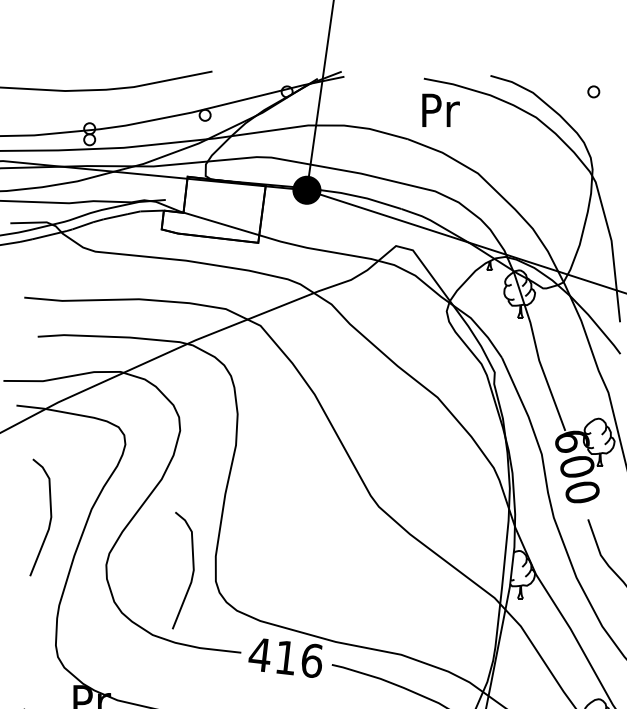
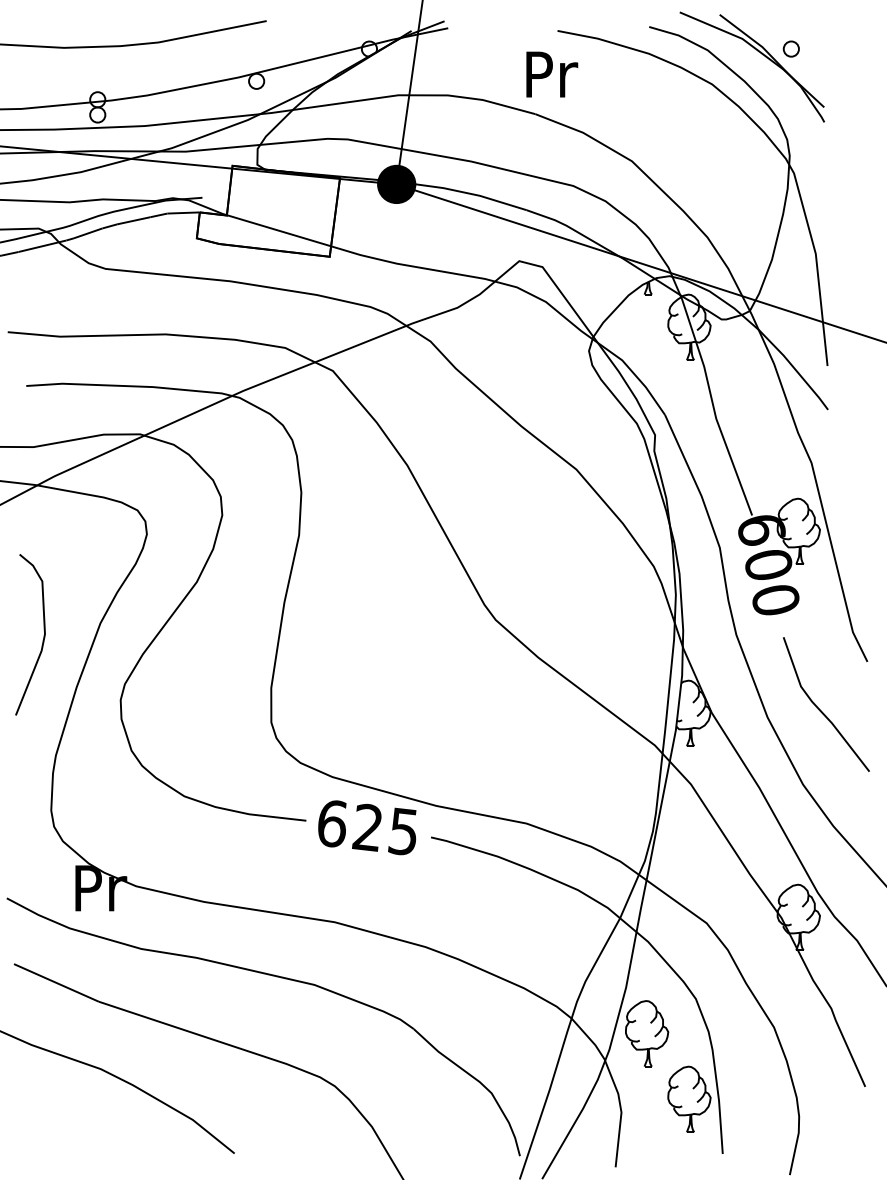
part: (572, 96) -> (762, 55), added
text: (441, 110) -> (552, 74), moved
curve: (192, 571) -> (239, 708), removed
text: (285, 657) -> (366, 827), 416 -> 625

